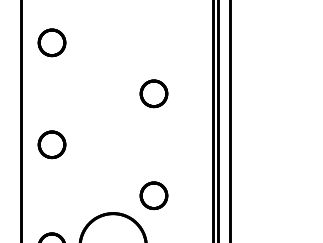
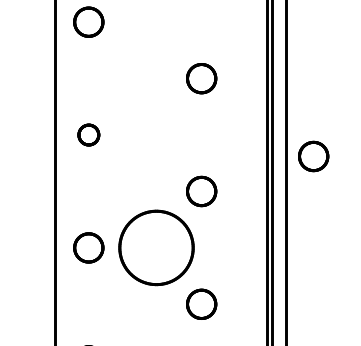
part: (51, 144) -> (88, 134), size x0.7
part: (255, 164) -> (313, 156), added

